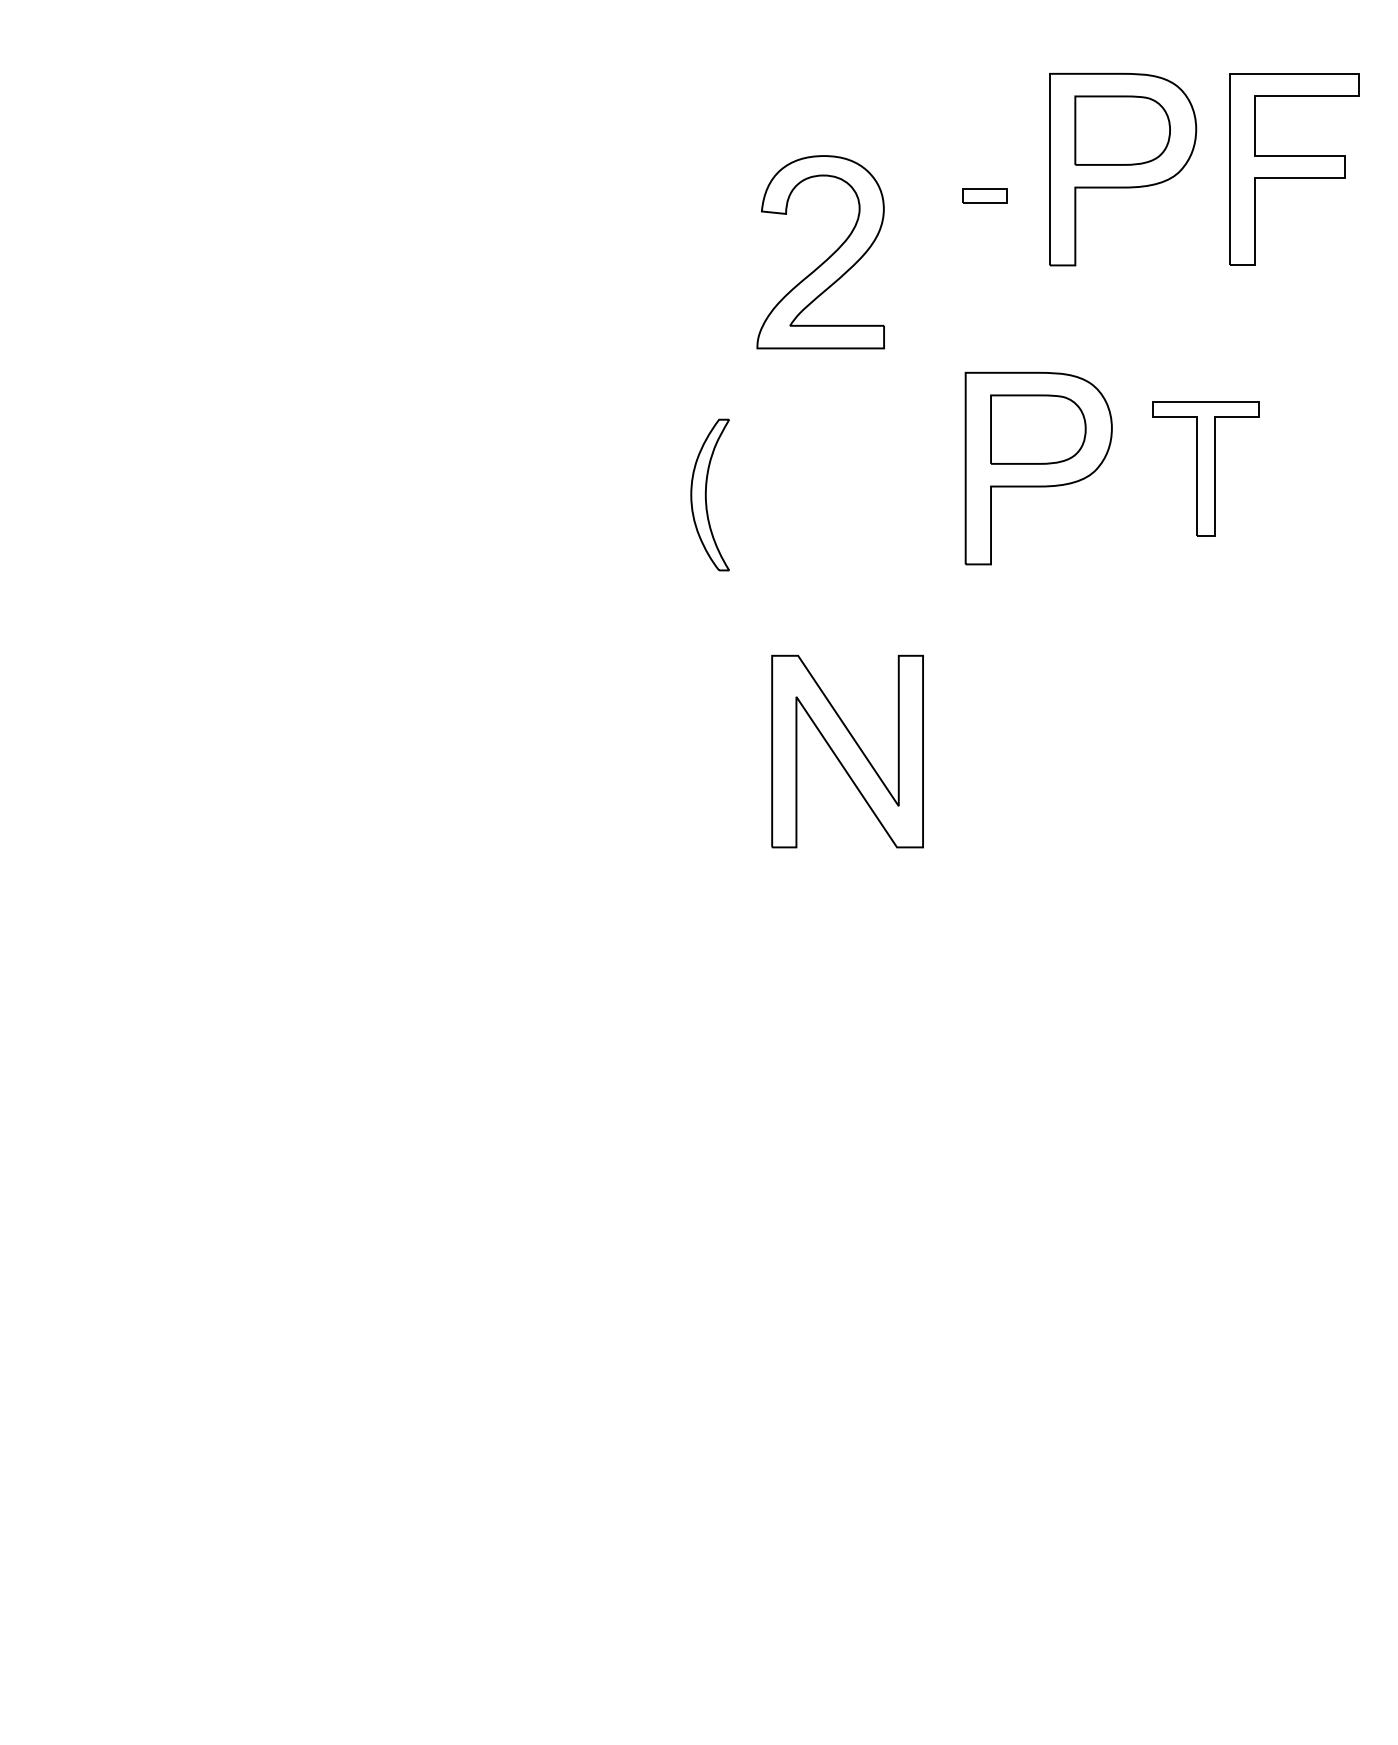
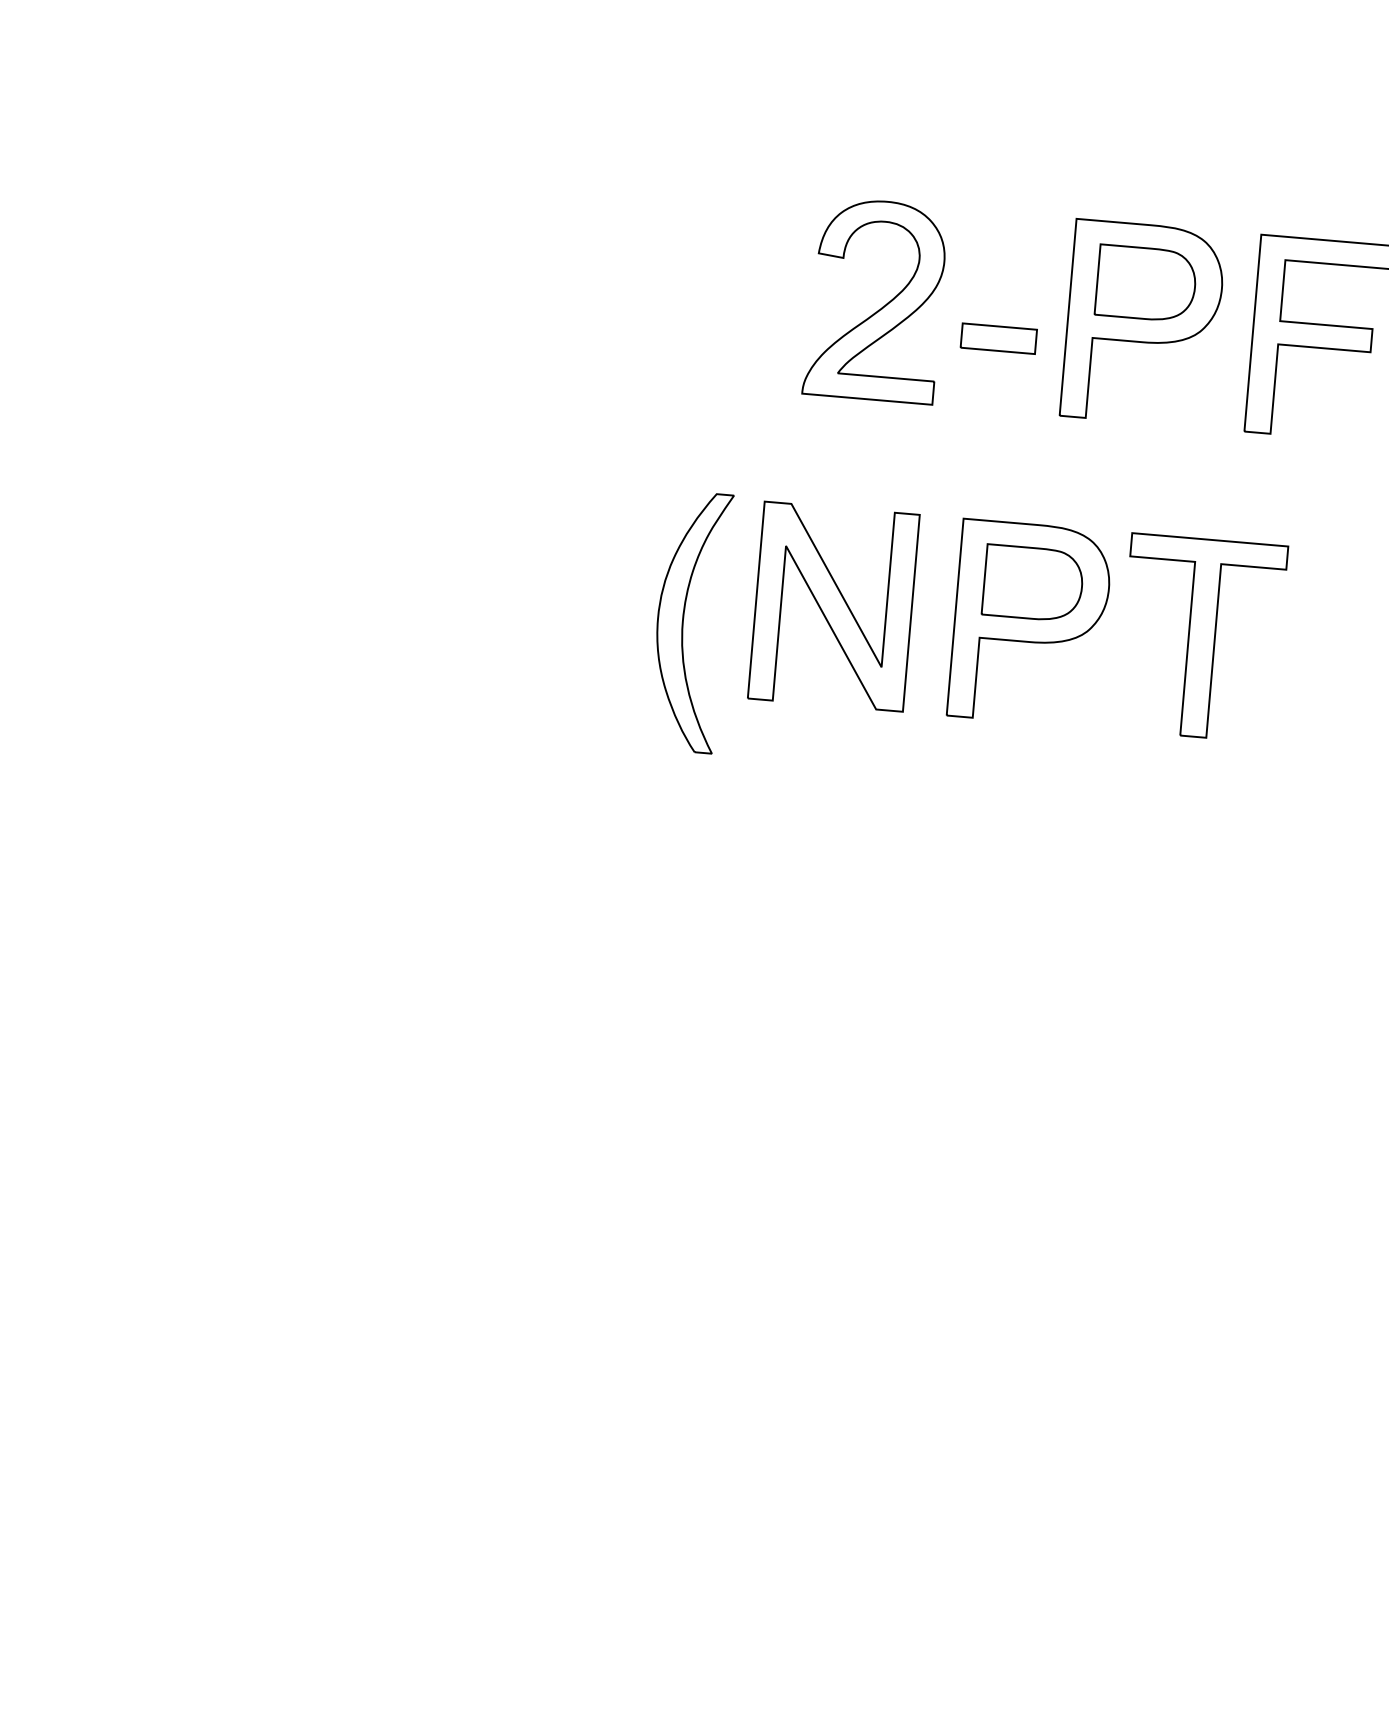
part: (984, 195) -> (998, 338), size x1.67
part: (824, 260) -> (878, 309), moved
part: (1205, 468) -> (1201, 638), size x1.43
part: (709, 494) -> (689, 621), size x1.67
part: (847, 751) -> (833, 606), moved

